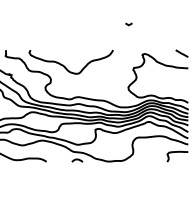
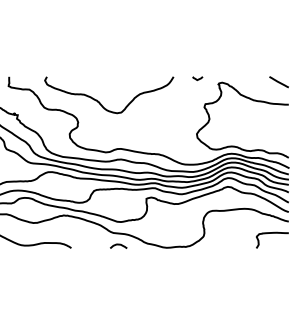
curve: (128, 24) -> (197, 78), moved

